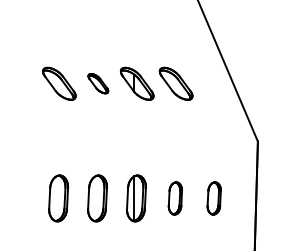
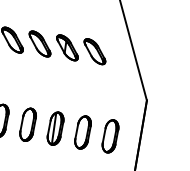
part: (98, 83) -> (40, 43), size x1.67
part: (175, 198) -> (83, 132), size x1.43
part: (213, 198) -> (109, 136), size x1.43

